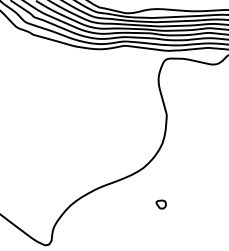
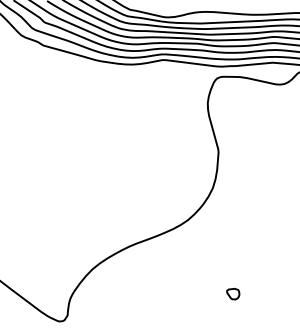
part: (161, 204) -> (233, 293), moved

